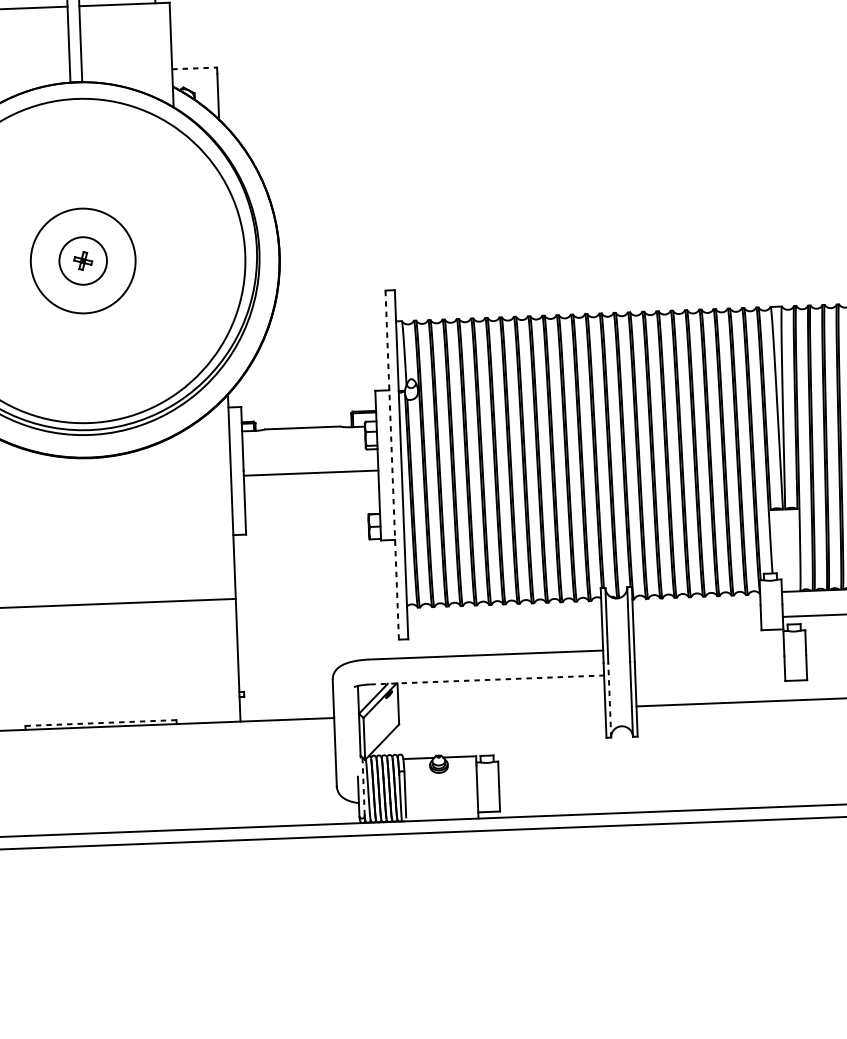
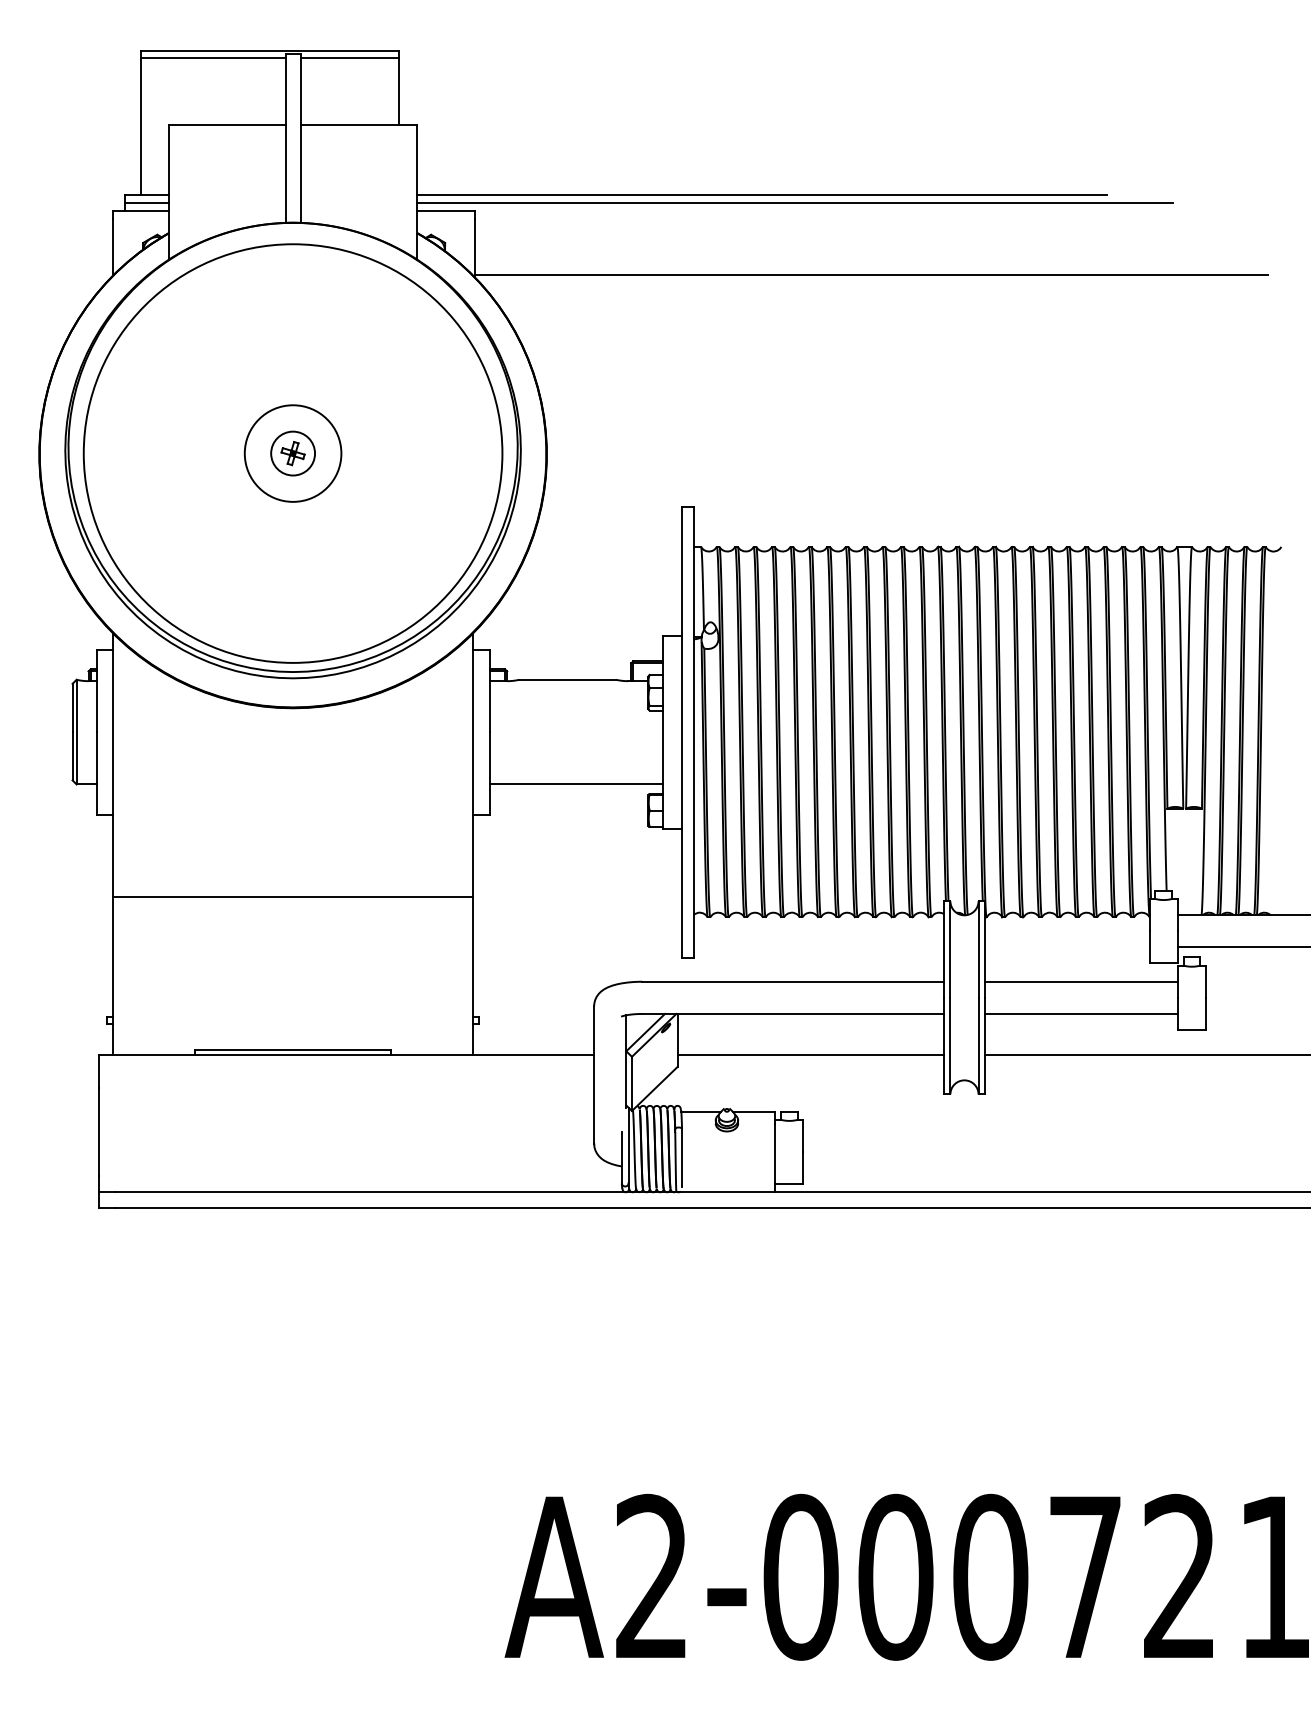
line: (438, 46) -> (762, 194), added
line: (464, 51) -> (795, 202), added
line: (194, 68) -> (446, 210), dashed -> solid
line: (525, 105) -> (871, 275), added
circle: (82, 260) -> (292, 453), size x0.71
circle: (83, 260) -> (293, 453), size x0.71
line: (392, 464) -> (681, 731), dashed -> solid
line: (311, 473) -> (576, 784), moved
line: (708, 646) -> (1080, 981), added
line: (709, 671) -> (1080, 1013), added
line: (487, 679) -> (793, 1013), dashed -> solid
line: (609, 699) -> (950, 1045), dashed -> solid
line: (501, 711) -> (810, 1055), added
line: (101, 723) -> (293, 1050), dashed -> solid
line: (363, 785) -> (628, 1144), dashed -> solid

